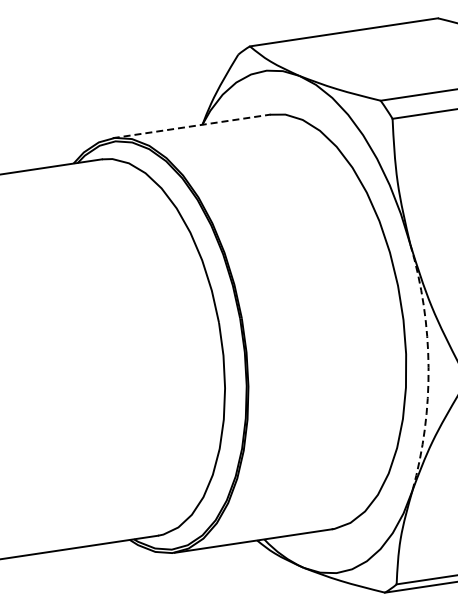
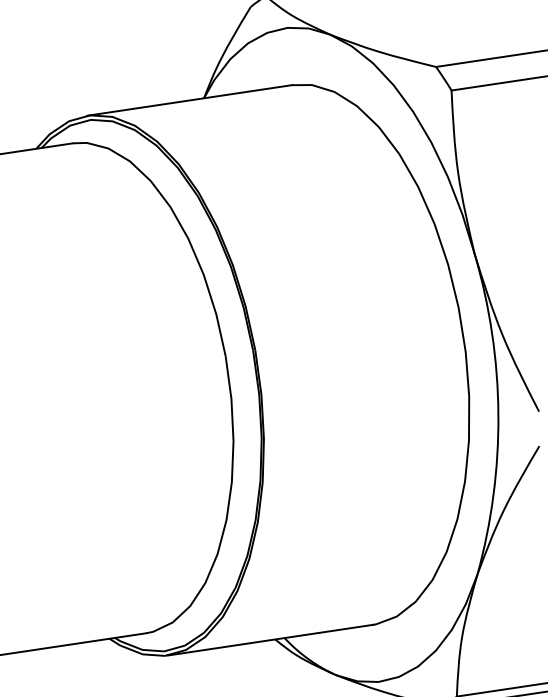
line: (191, 126) -> (189, 100), dashed -> solid
arc: (428, 367) -> (498, 414), dashed -> solid

